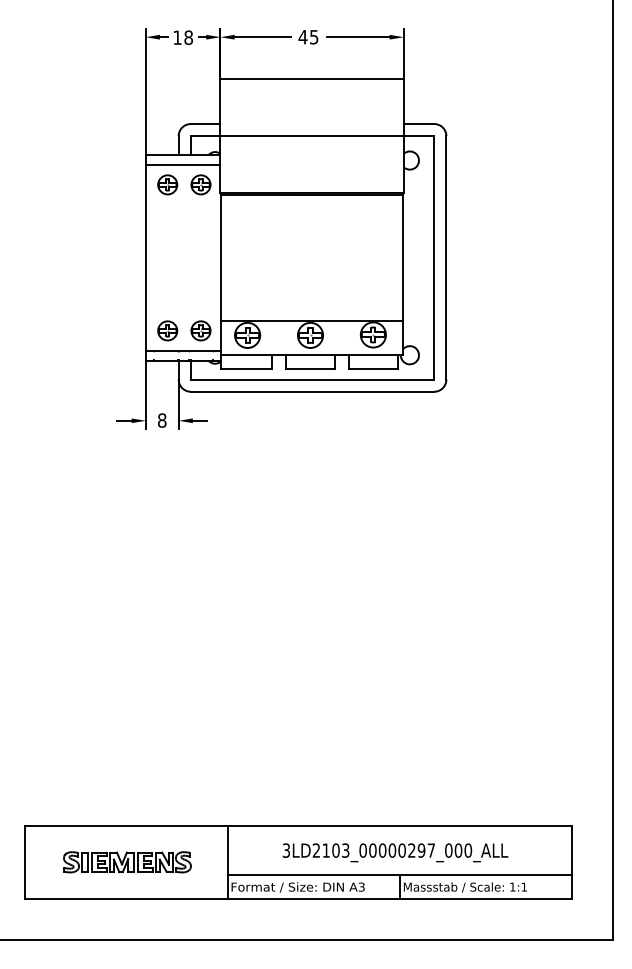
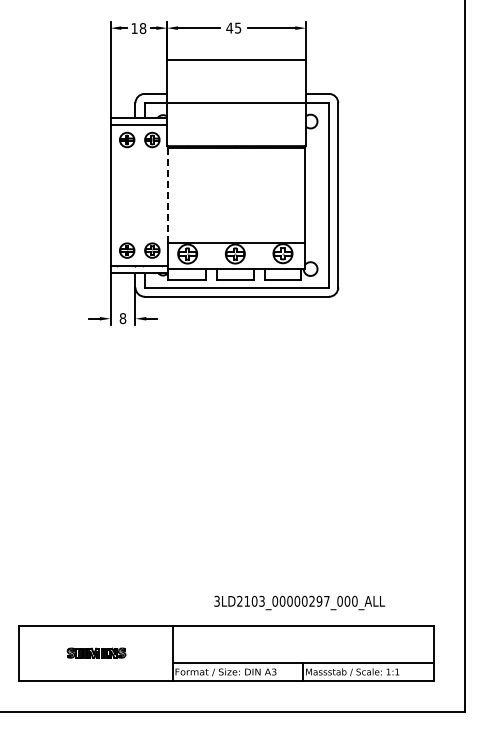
line: (220, 258) -> (167, 195), solid -> dashed
text: (395, 852) -> (299, 602), moved
part: (127, 861) -> (96, 652), size x0.6

